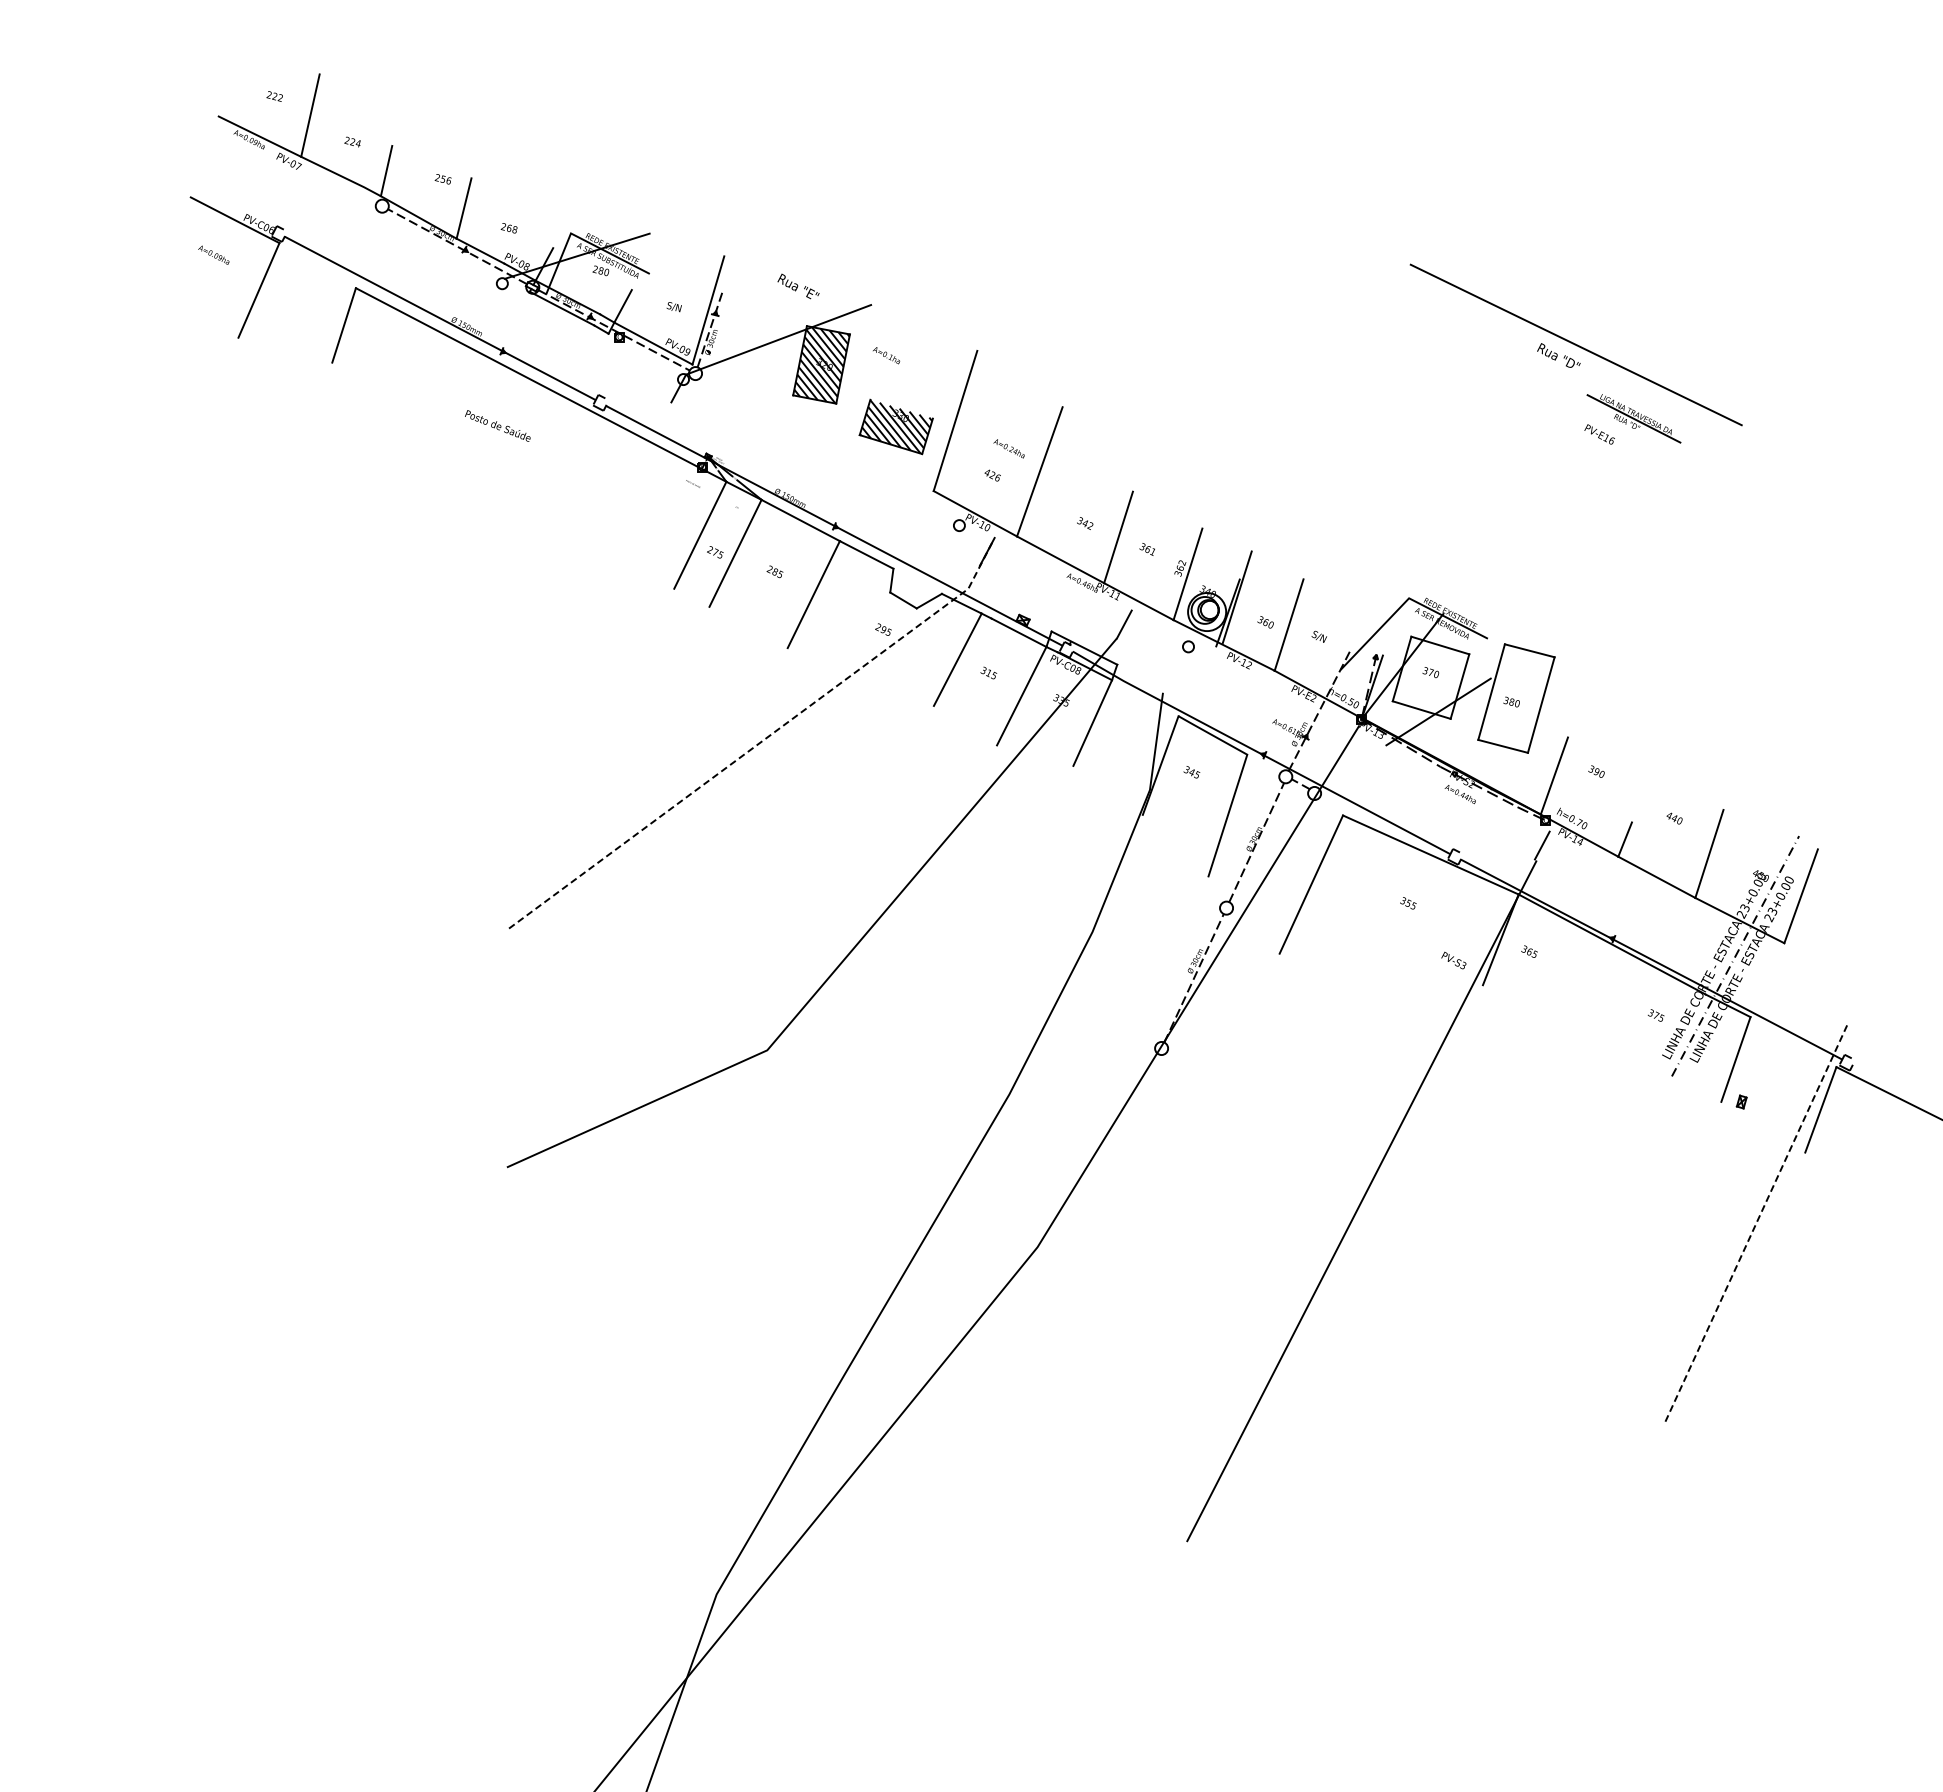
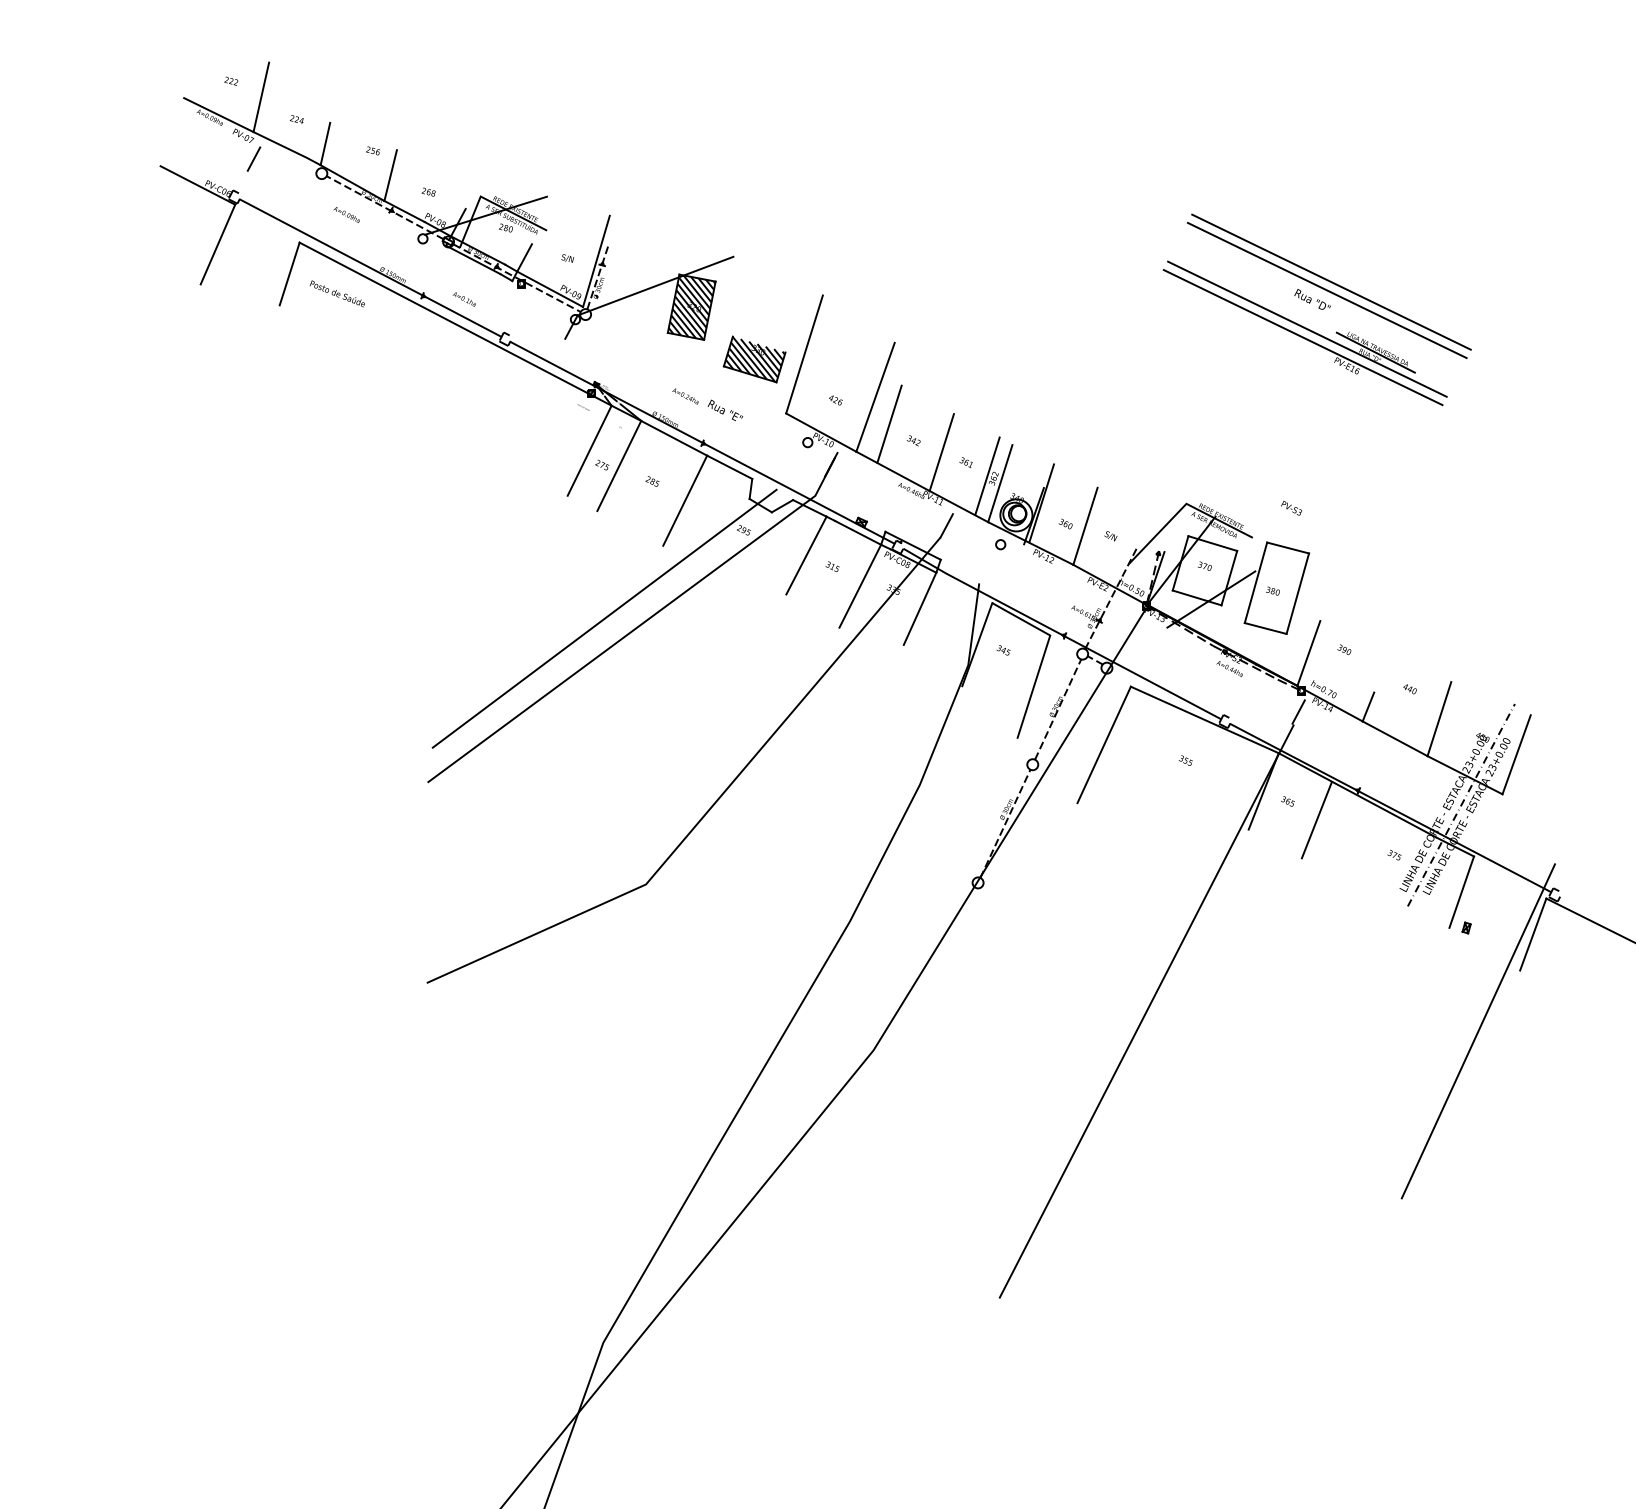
line: (301, 188) -> (253, 158), added
text: (213, 254) -> (346, 214), moved
text: (798, 286) -> (725, 410), moved
line: (1580, 334) -> (1330, 281), added
text: (886, 355) -> (464, 299), moved
line: (1552, 390) -> (1307, 328), added
line: (1547, 400) -> (1303, 337), added
text: (497, 425) -> (337, 293), moved
text: (1008, 448) -> (684, 396), moved
line: (1056, 503) -> (889, 423), added
line: (1172, 565) -> (987, 476), added
line: (718, 734) -> (604, 618), added
line: (759, 743) -> (639, 626), dashed -> solid
text: (1453, 960) -> (1291, 508), moved
line: (1563, 973) -> (1316, 819), added
line: (1755, 1225) -> (1478, 1031), dashed -> solid

